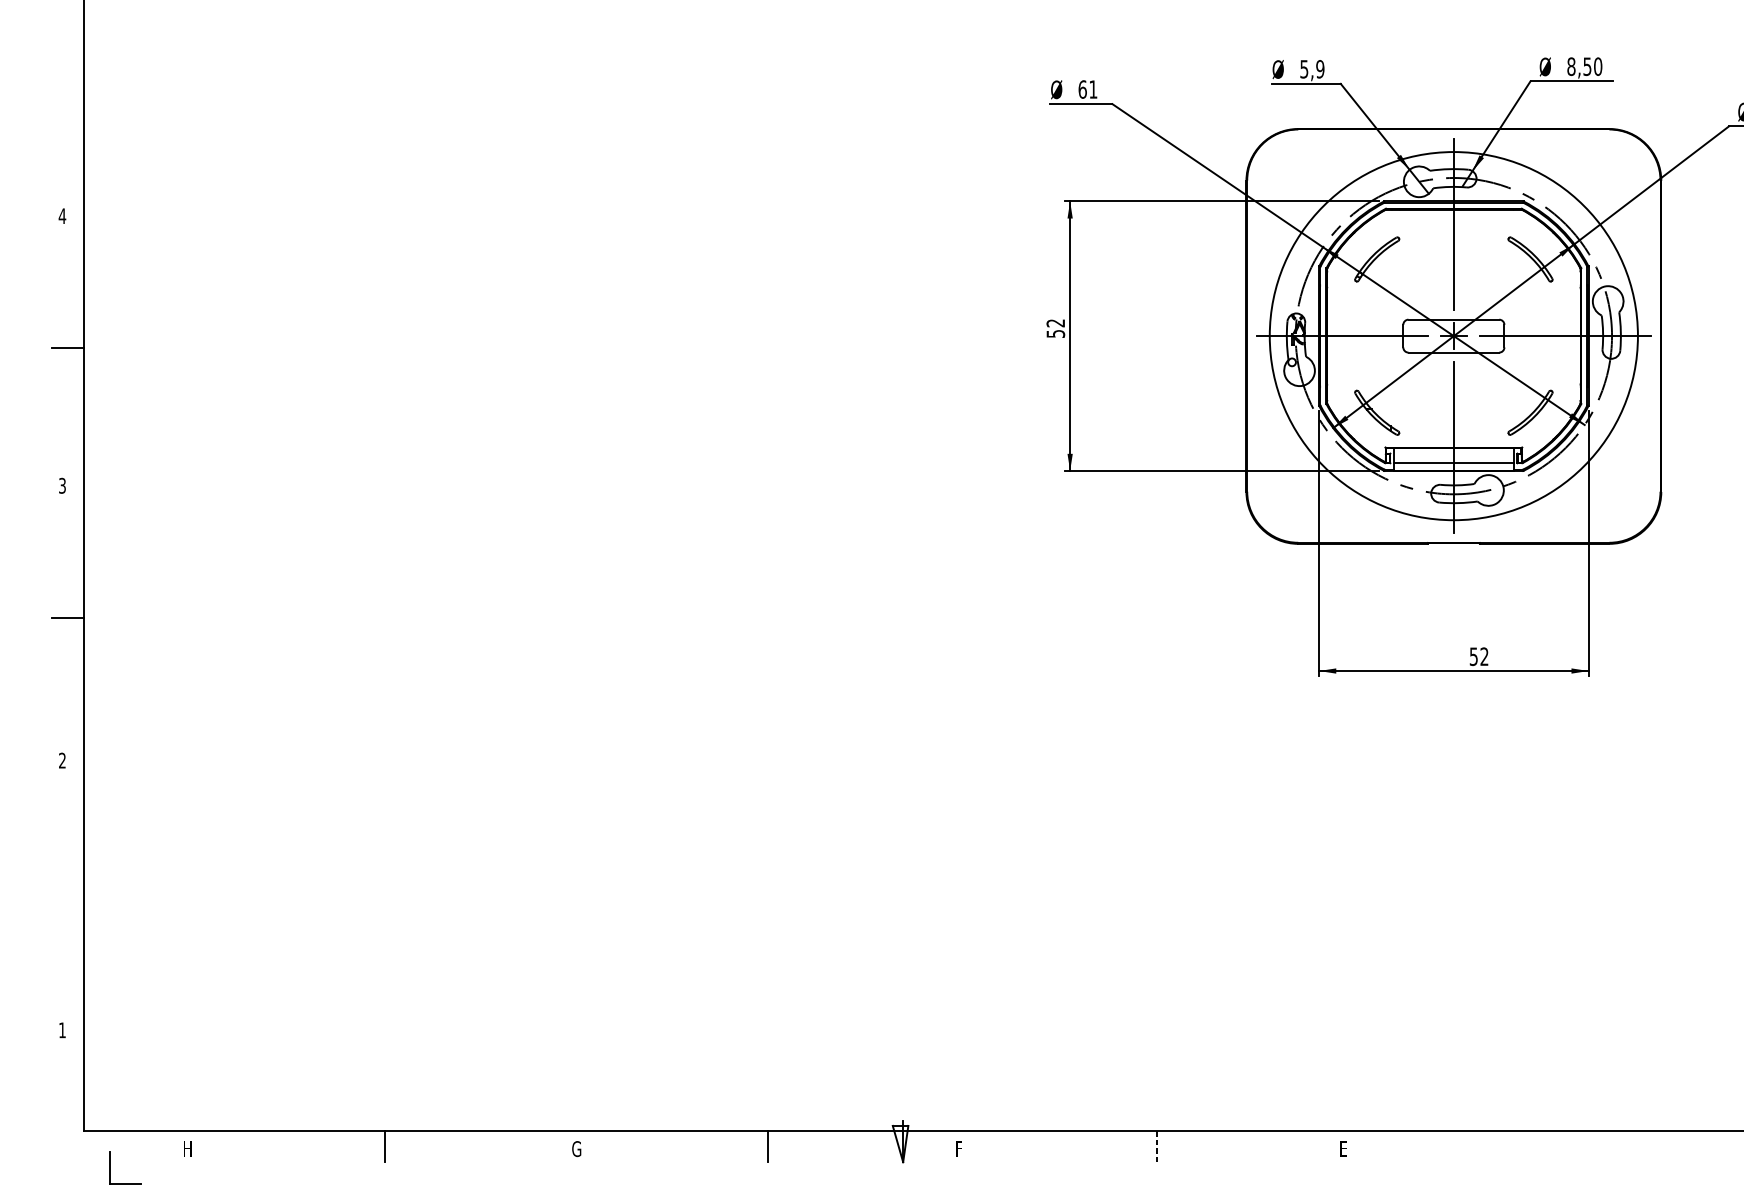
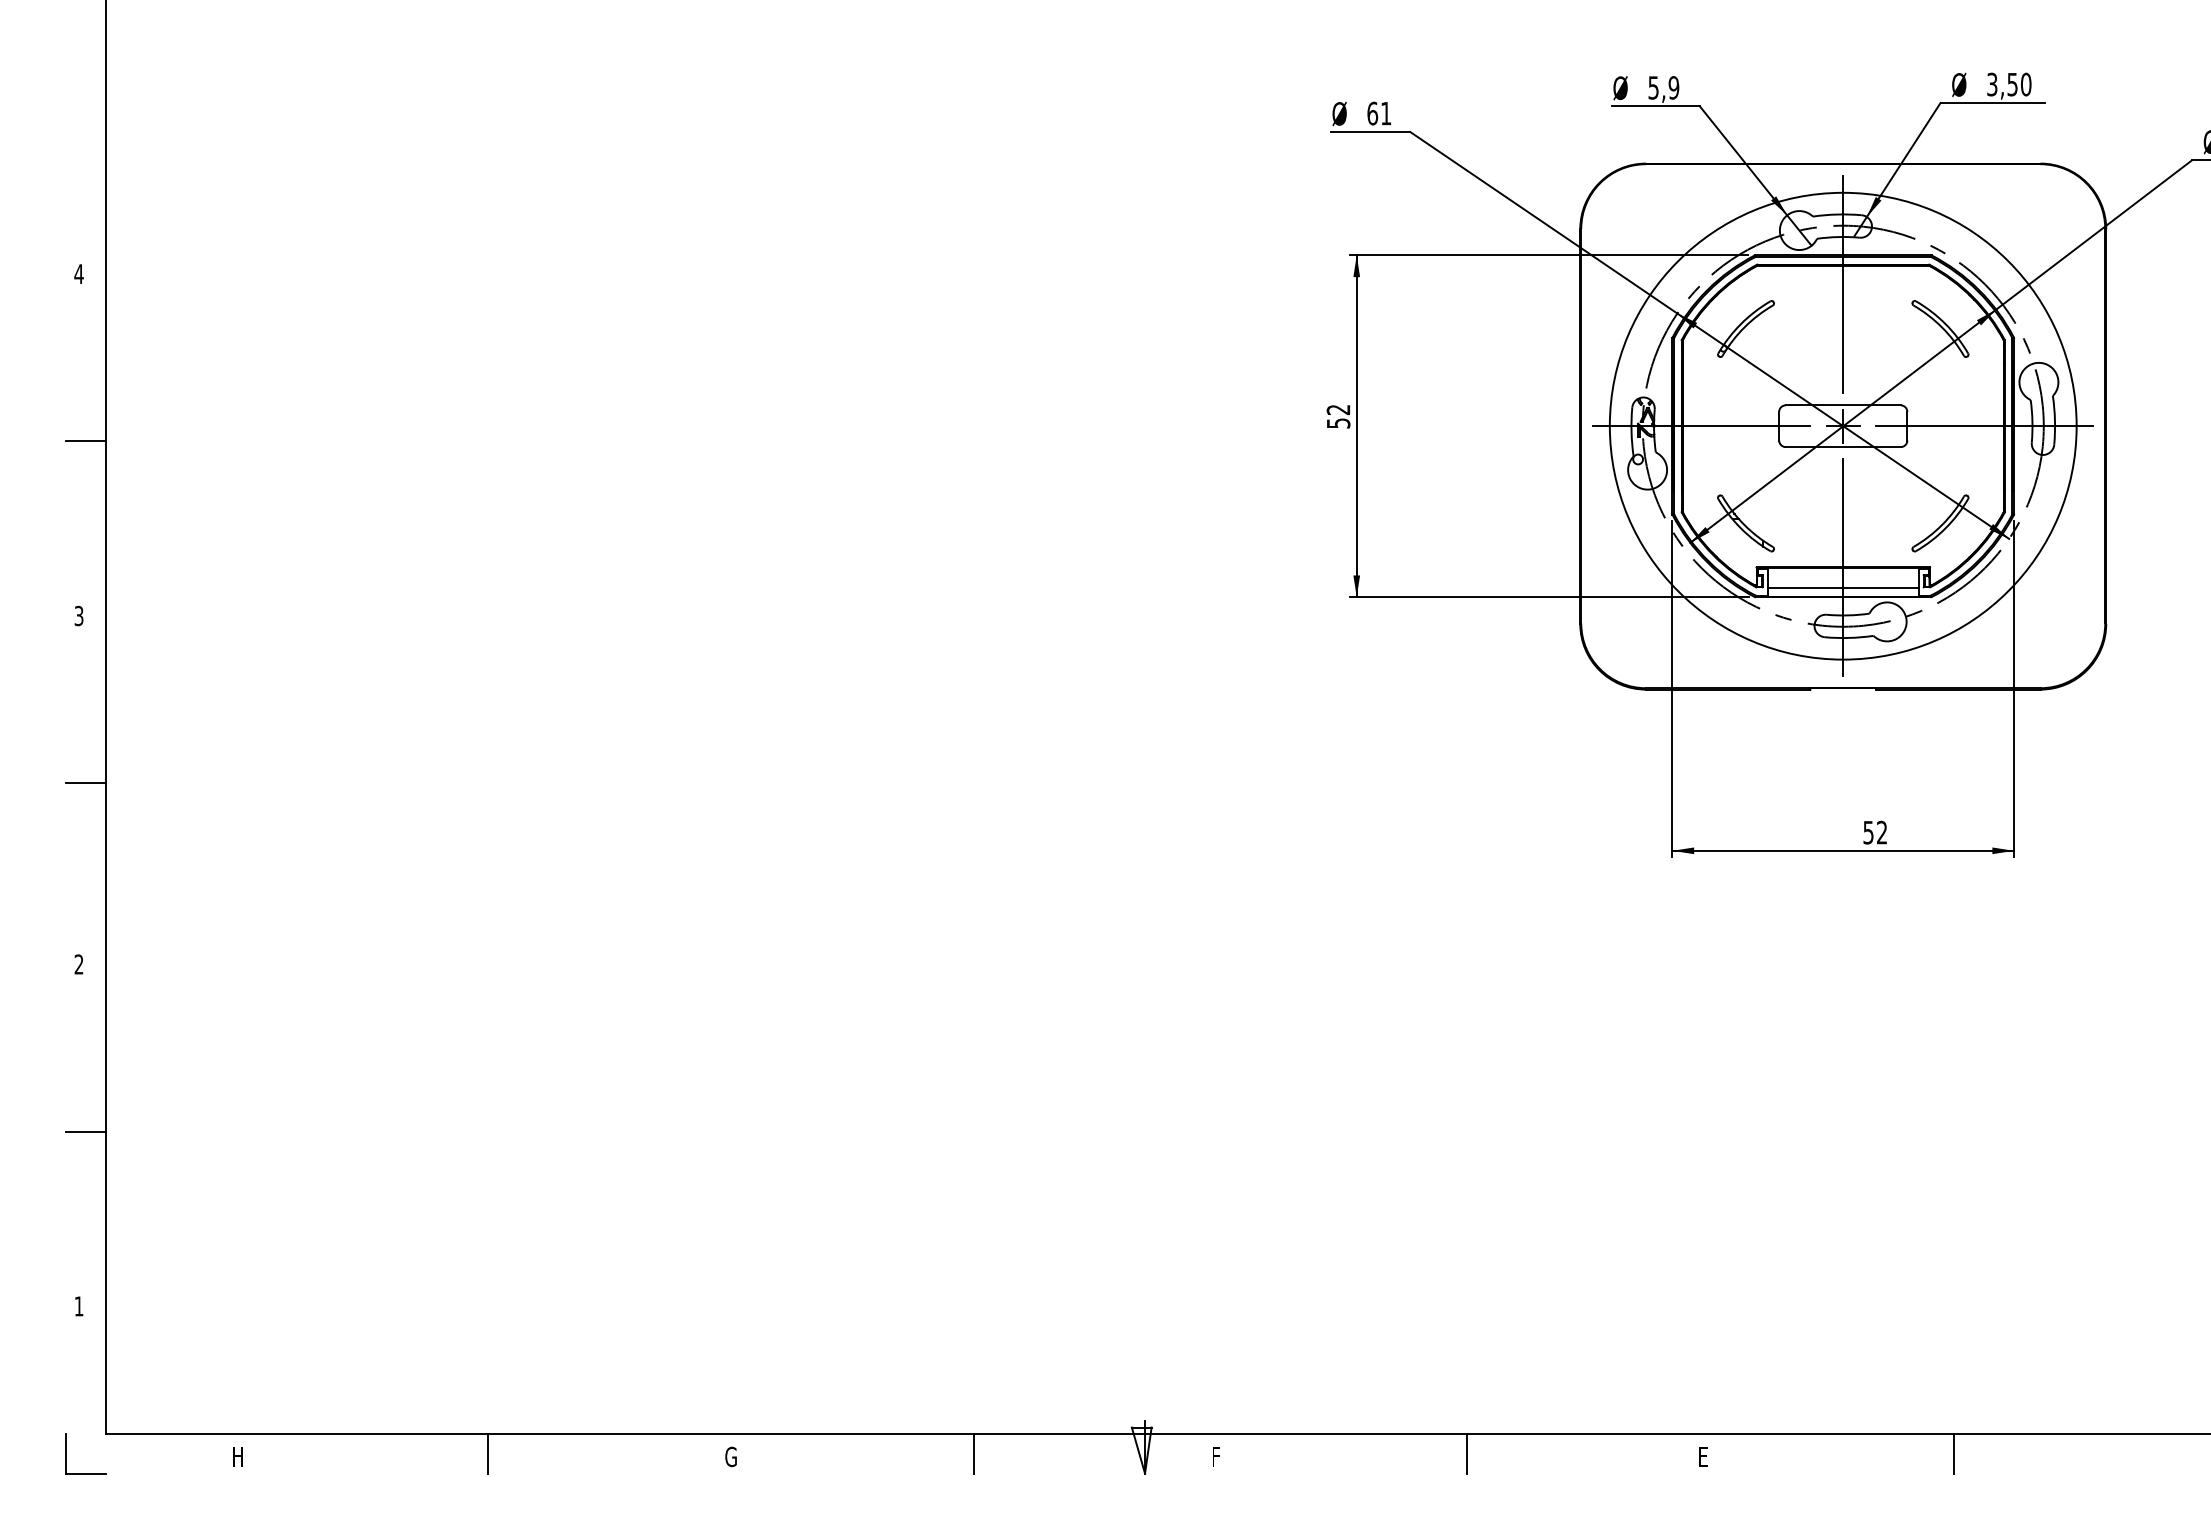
text: (1571, 66) -> (1992, 84), 8,50 -> 3,50
line: (67, 892) -> (85, 1131), added
line: (1157, 1146) -> (1467, 1453), dashed -> solid
line: (1540, 1146) -> (1953, 1453), added
part: (110, 1167) -> (66, 1453), moved

